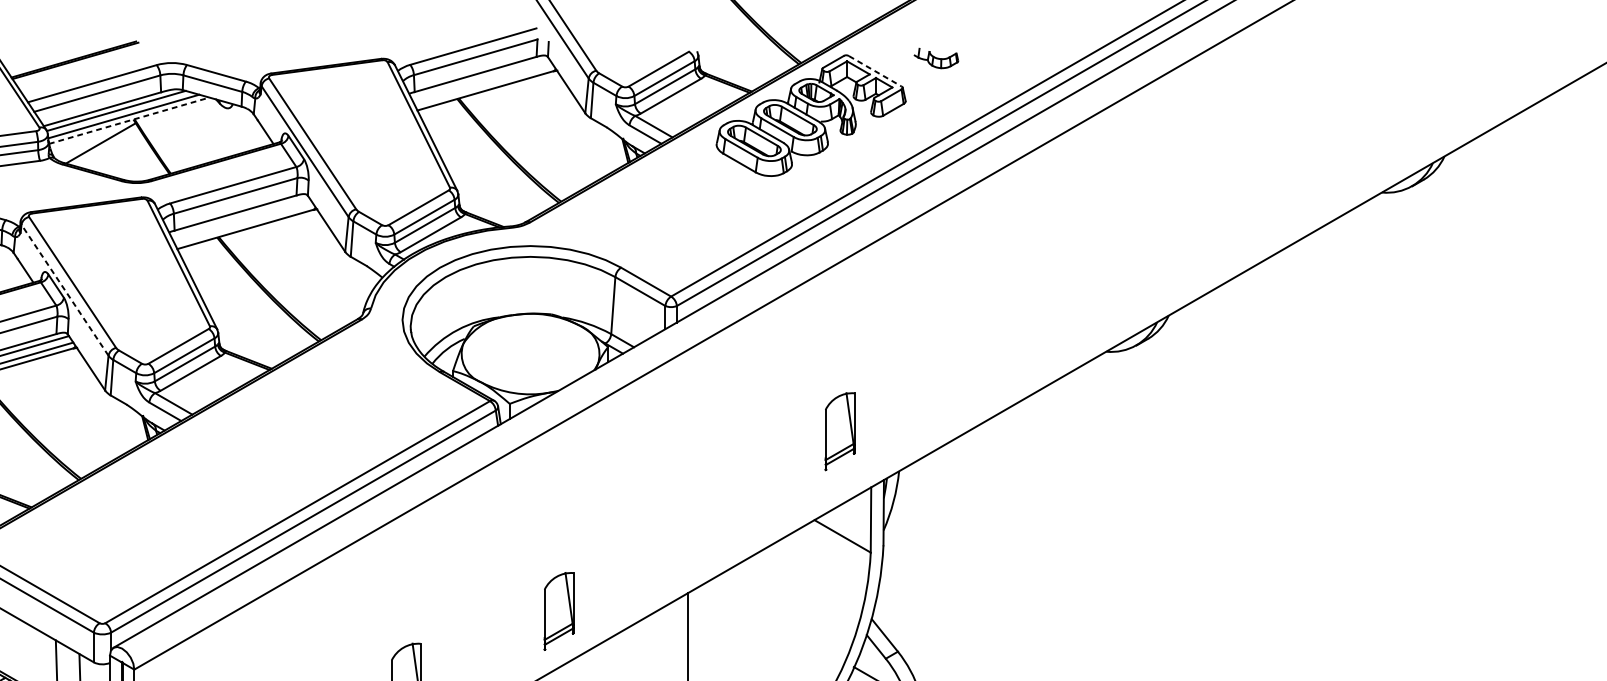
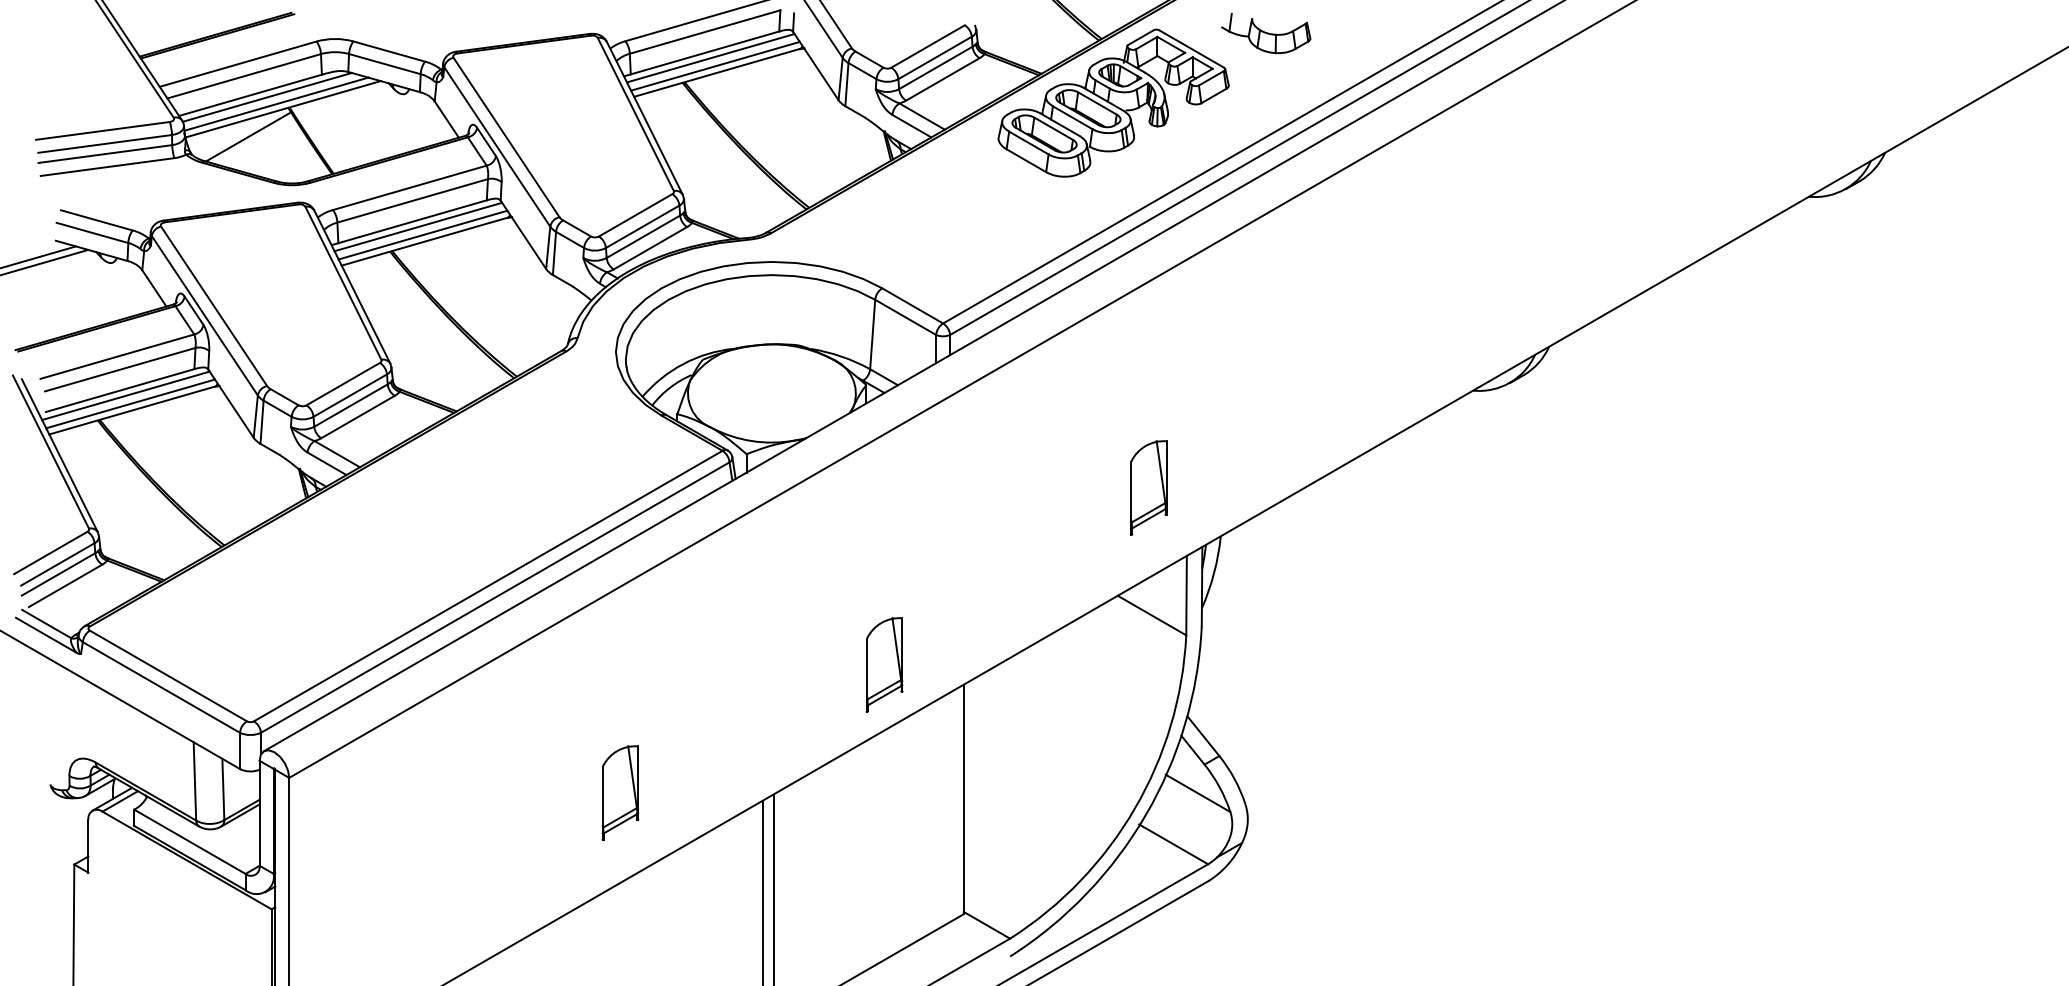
part: (936, 58) -> (1266, 33), size x1.67
line: (875, 70) -> (1191, 48), dashed -> solid
line: (480, 79) -> (710, 58), added
line: (484, 84) -> (715, 65), added
line: (129, 120) -> (283, 109), dashed -> solid
line: (240, 216) -> (418, 226), added
line: (243, 223) -> (422, 234), added
line: (64, 290) -> (204, 315), dashed -> solid
part: (558, 611) -> (884, 664), moved

